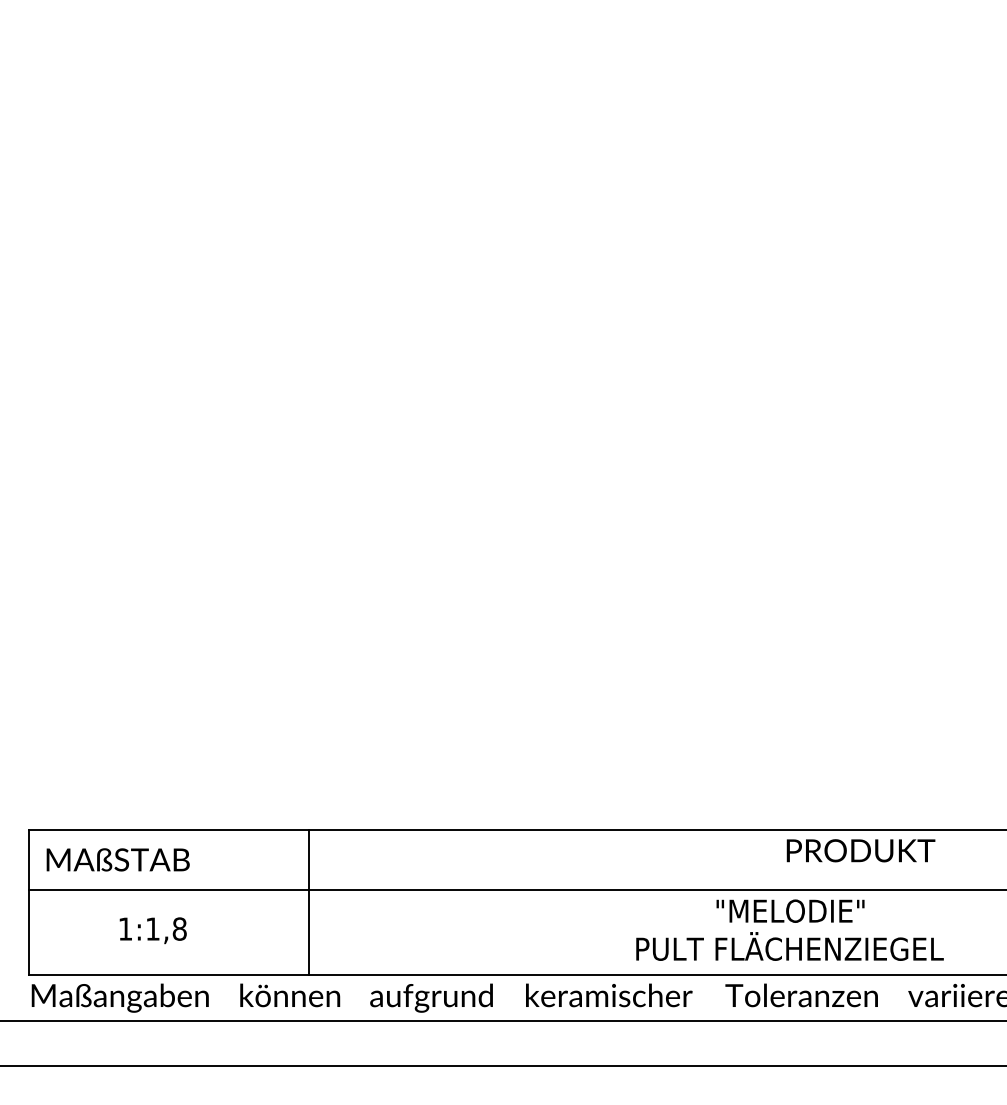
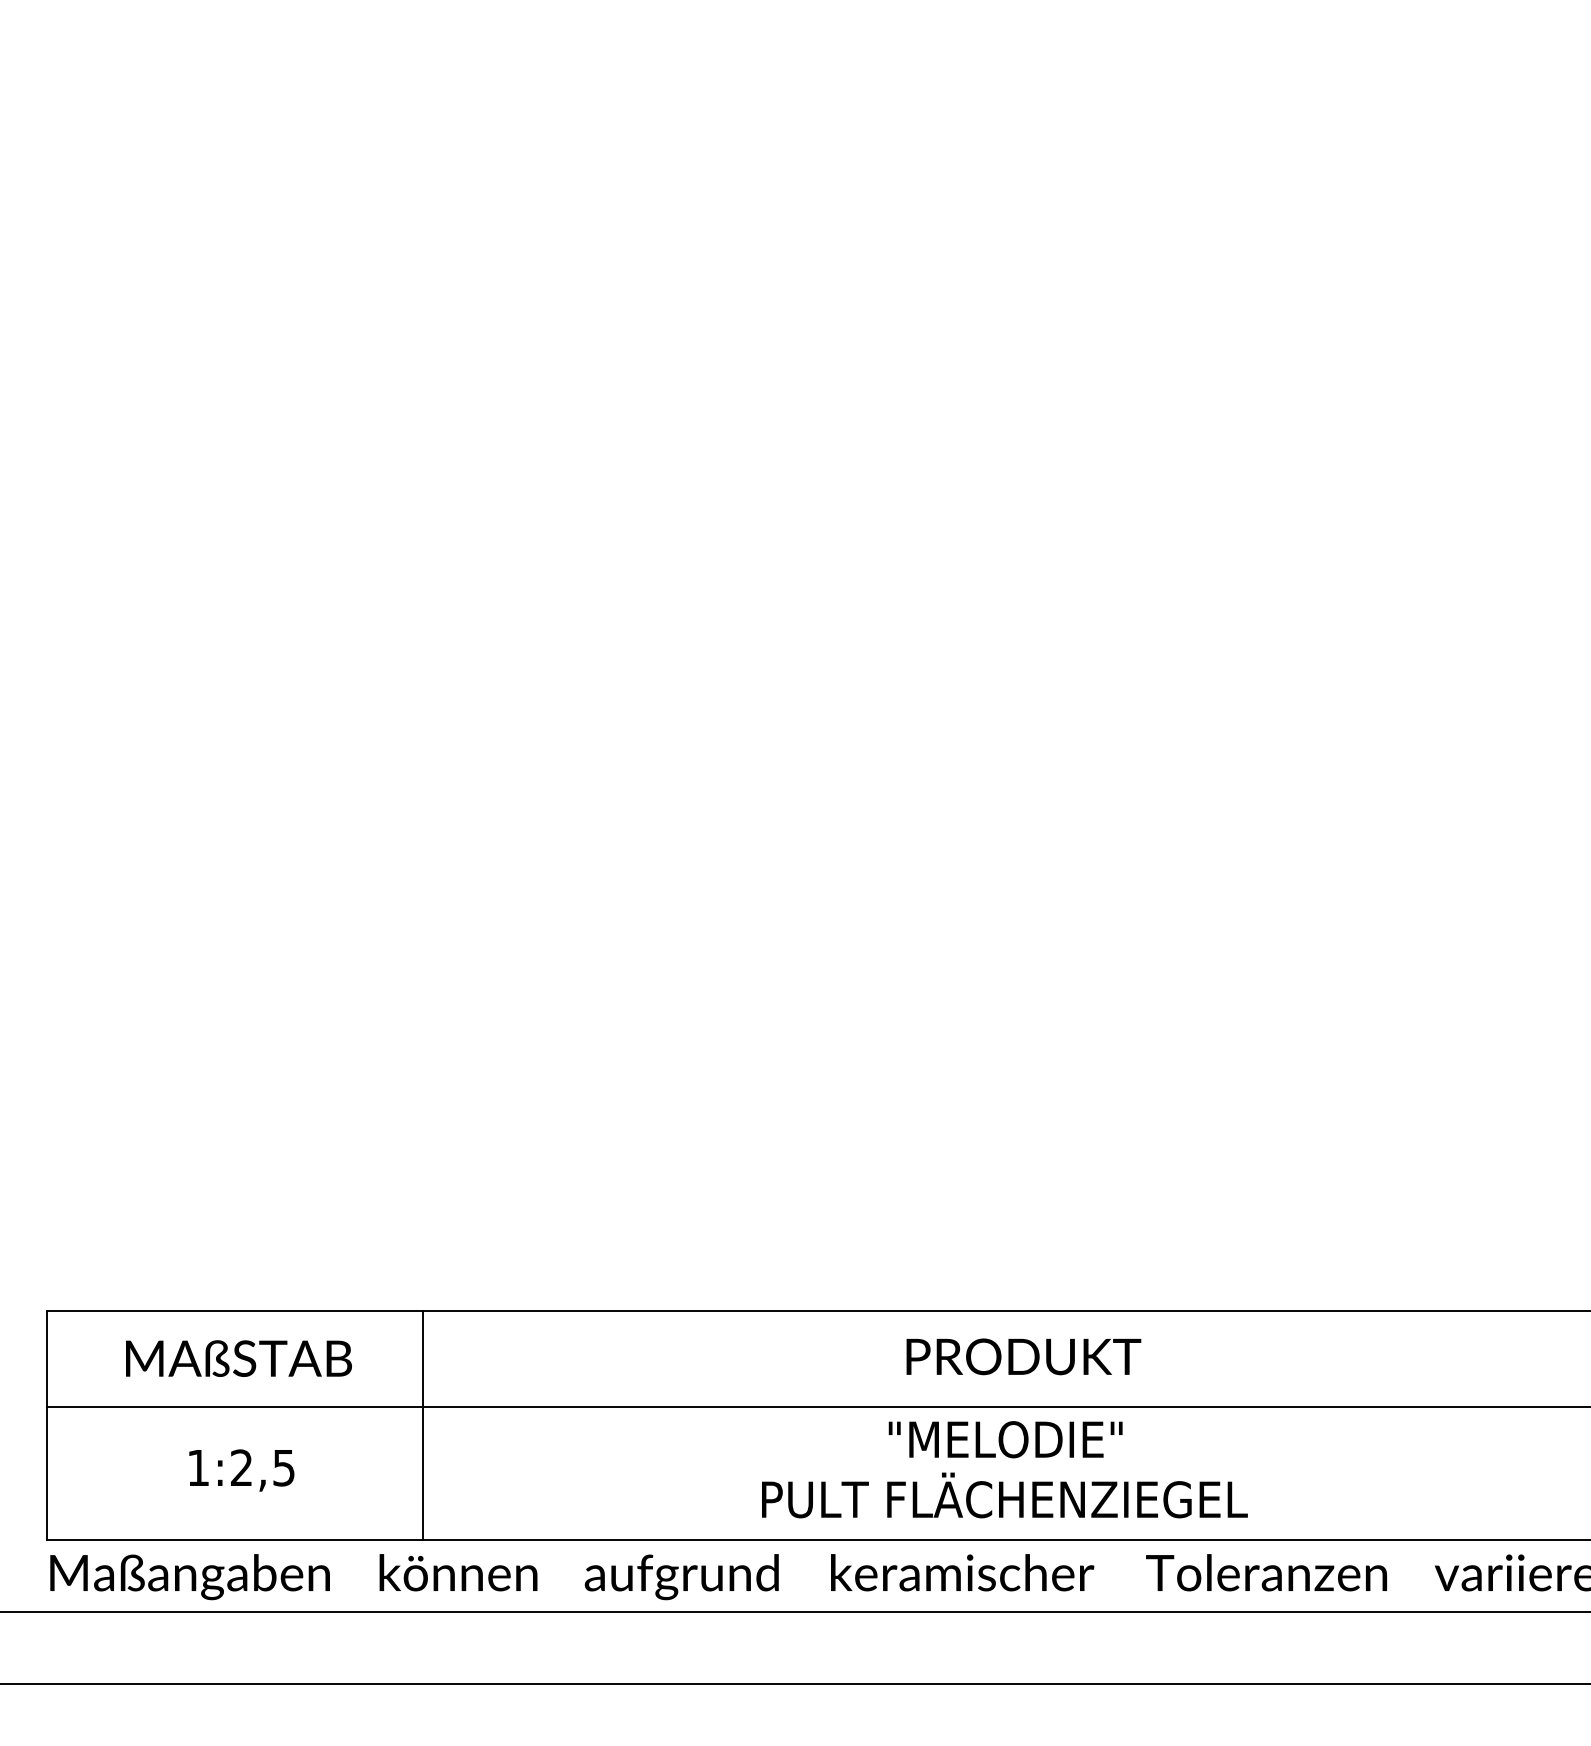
text: (860, 850) -> (1022, 1356), moved
text: (117, 859) -> (237, 1357), moved
line: (308, 901) -> (422, 1424), moved
text: (166, 928) -> (263, 1467), 1:1,8 -> 1:2,5
text: (789, 929) -> (1004, 1468), moved

